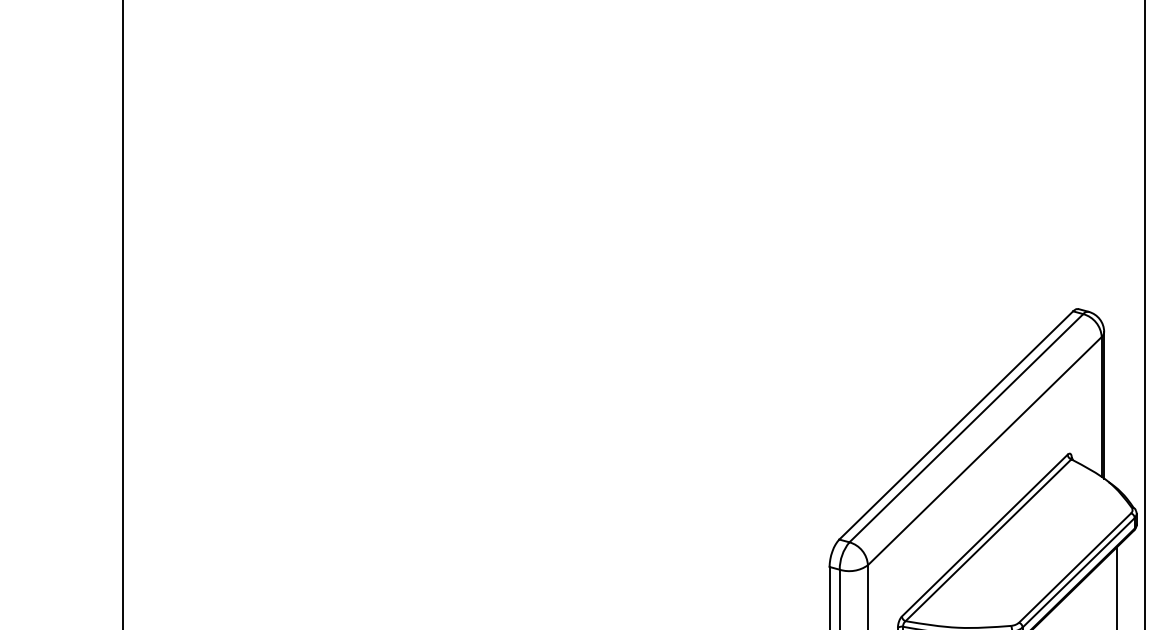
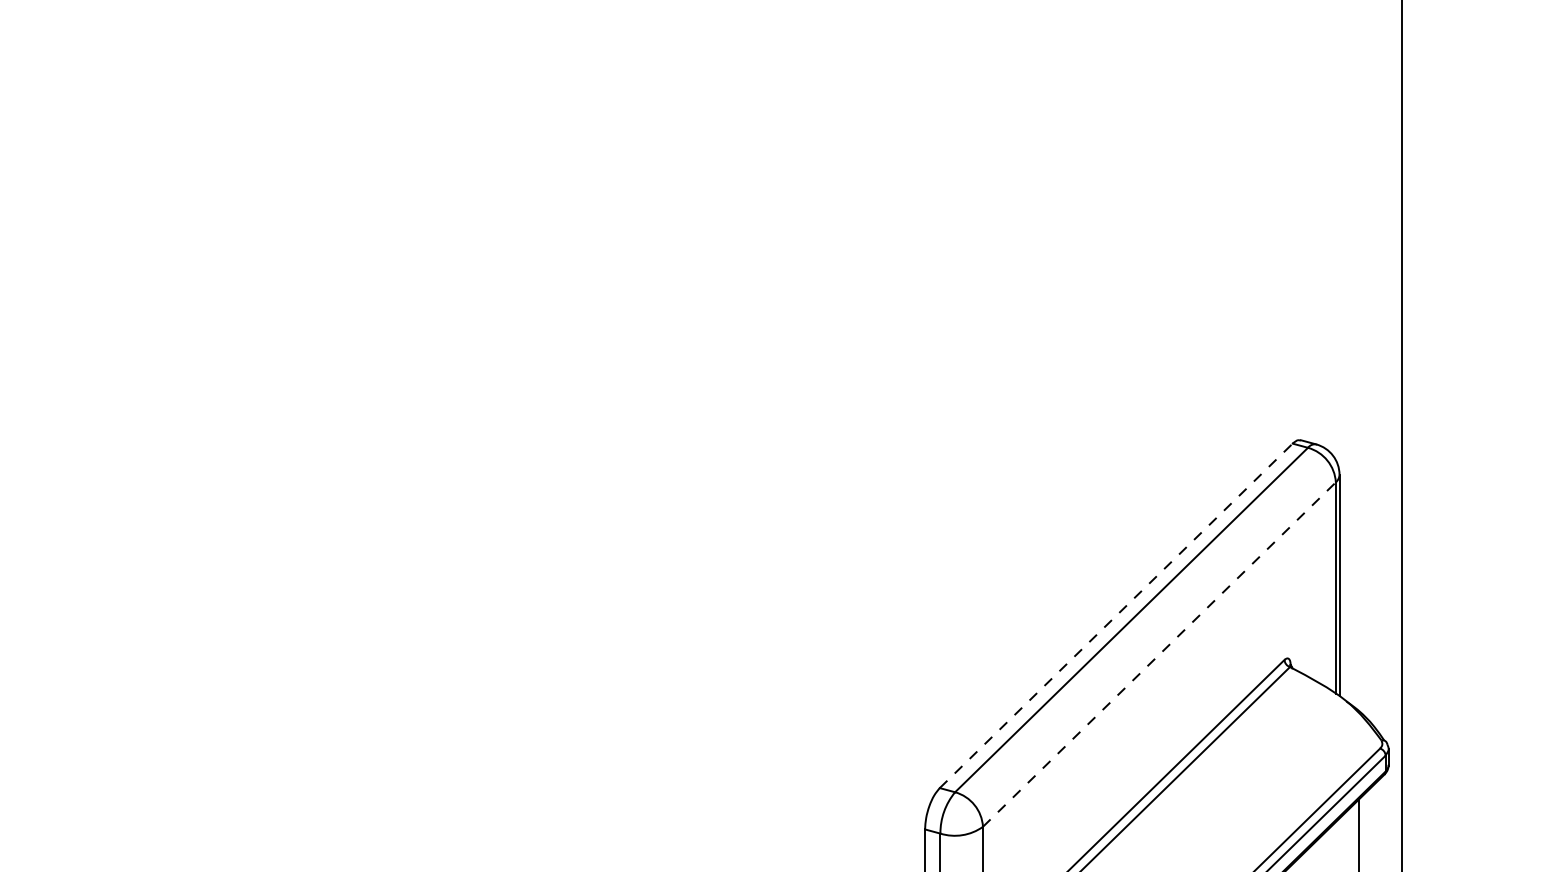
line: (956, 425) -> (1116, 615), solid -> dashed
line: (985, 450) -> (1160, 653), solid -> dashed

